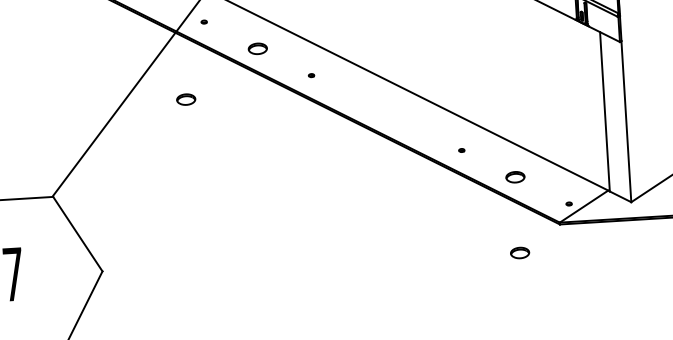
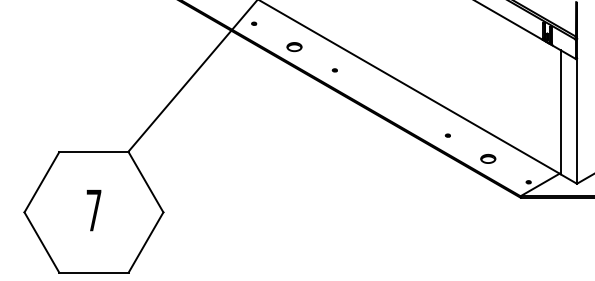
part: (186, 100) -> (236, 83), removed
part: (520, 252) -> (488, 217), removed

